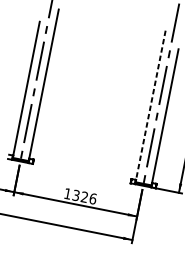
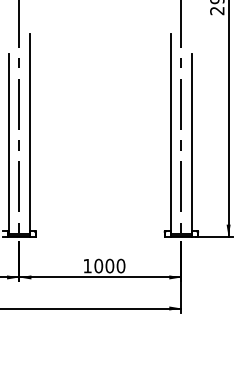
line: (150, 106) -> (170, 134), dashed -> solid
text: (84, 196) -> (109, 265), 1326 -> 1000

